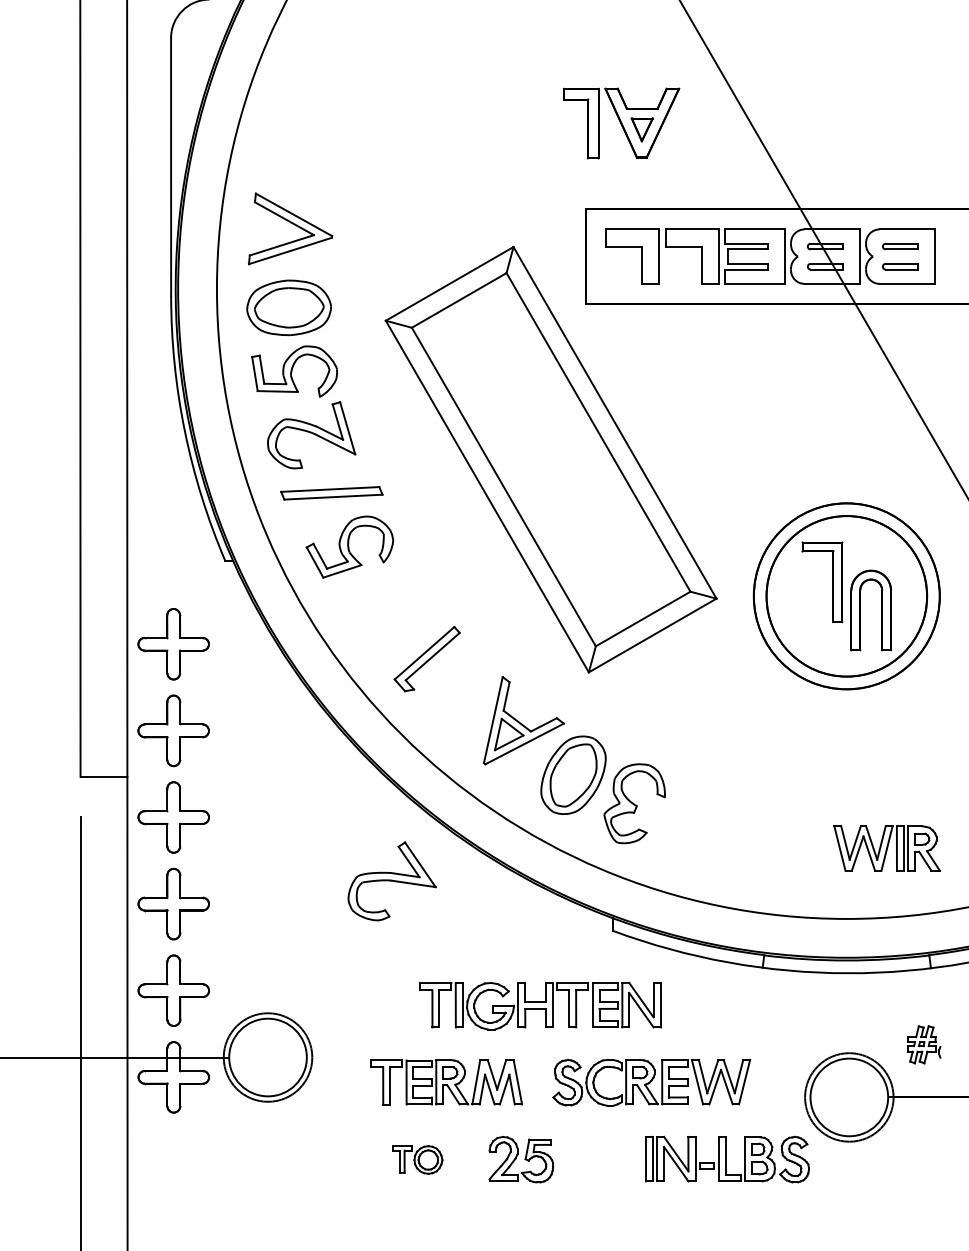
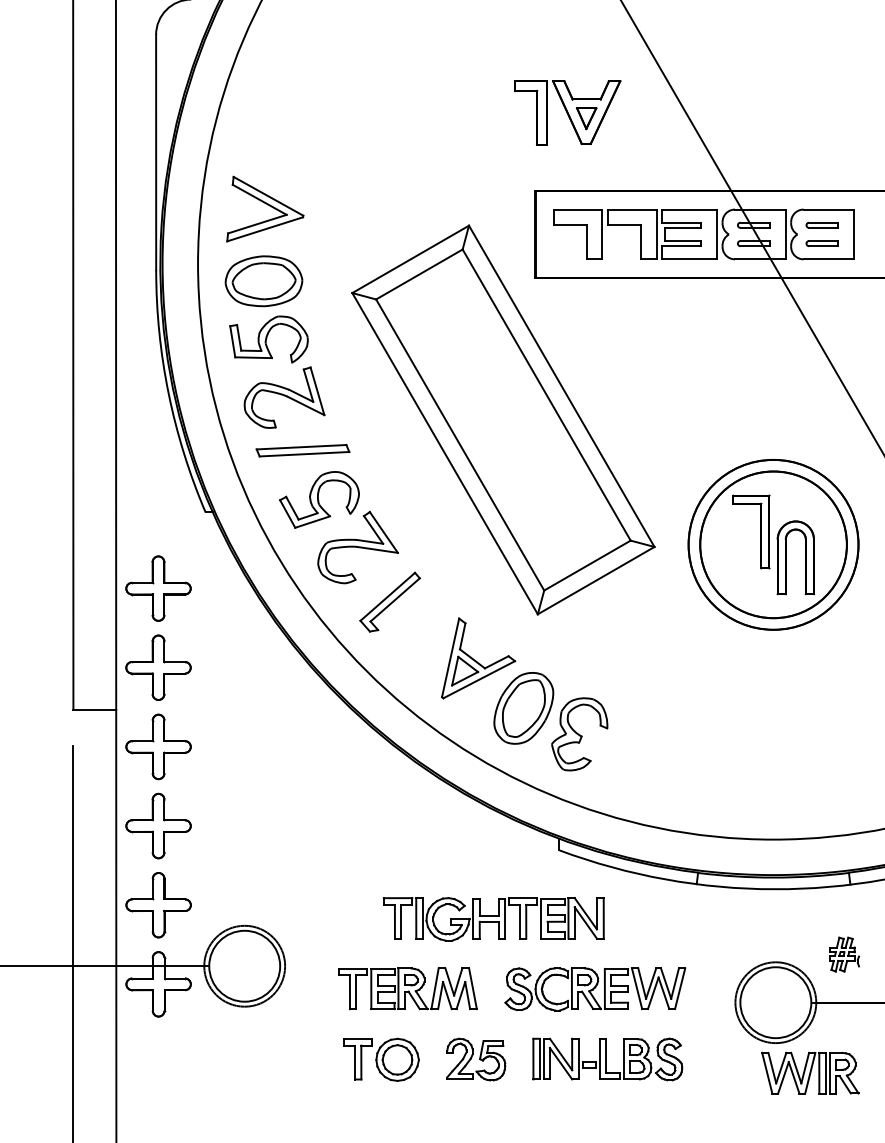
part: (886, 848) -> (809, 1073), moved
part: (391, 881) -> (357, 547), moved
part: (417, 1159) -> (381, 1059), size x1.67
part: (727, 1159) -> (607, 1059), moved

